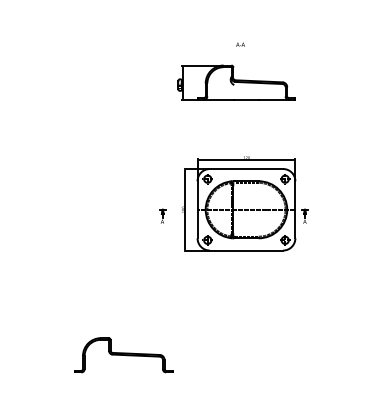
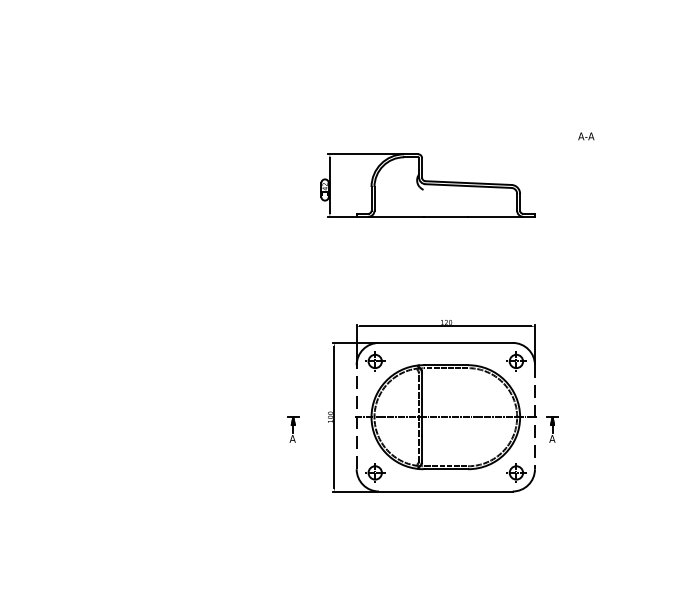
text: (240, 44) -> (586, 136), moved
line: (197, 209) -> (356, 416), solid -> dashed
line: (295, 209) -> (535, 416), solid -> dashed

